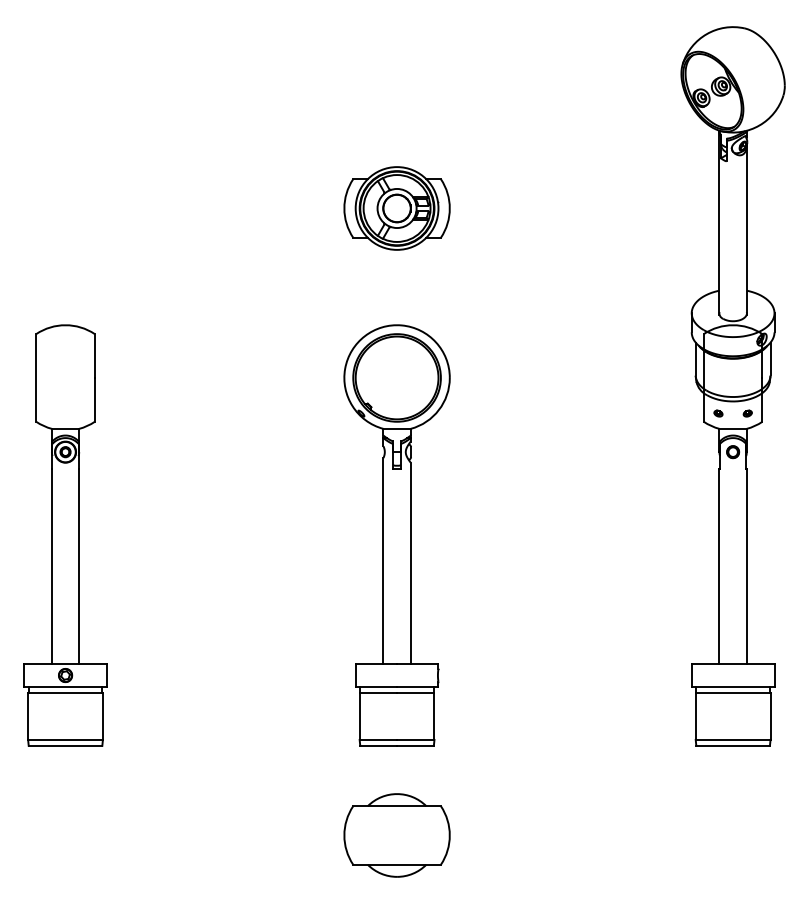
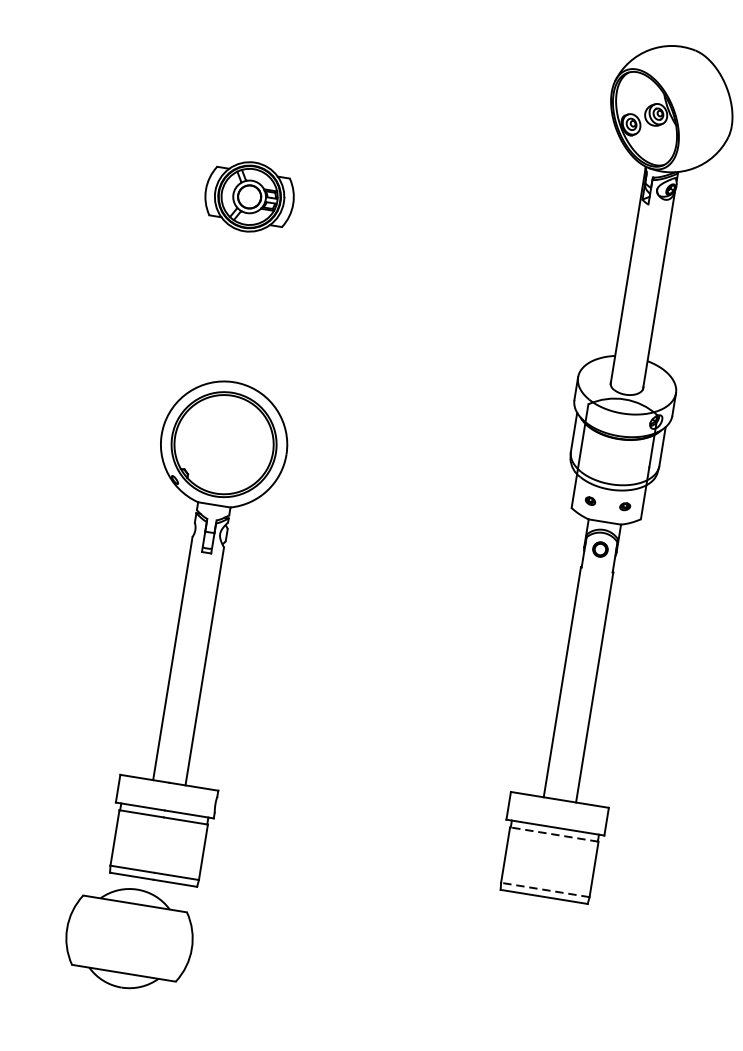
part: (396, 208) -> (248, 196), size x0.7
part: (396, 535) -> (193, 630), moved
line: (732, 693) -> (553, 834), solid -> dashed
line: (732, 739) -> (544, 889), solid -> dashed

